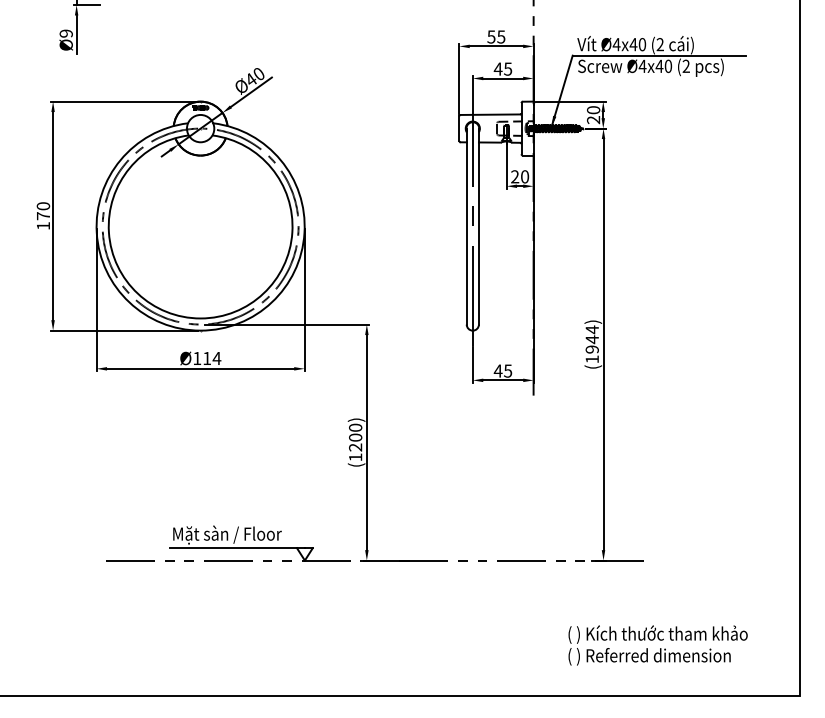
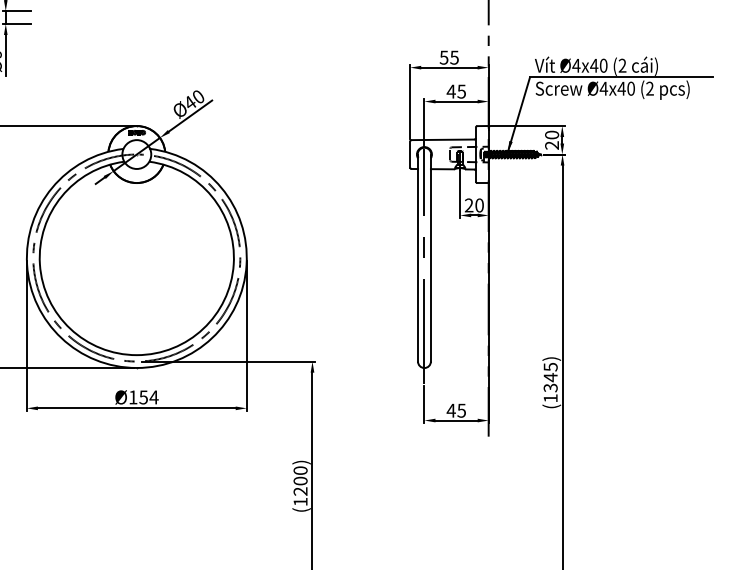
text: (591, 339) -> (549, 377), (1944) -> (1345)
text: (207, 358) -> (144, 397), Ø114 -> Ø154

